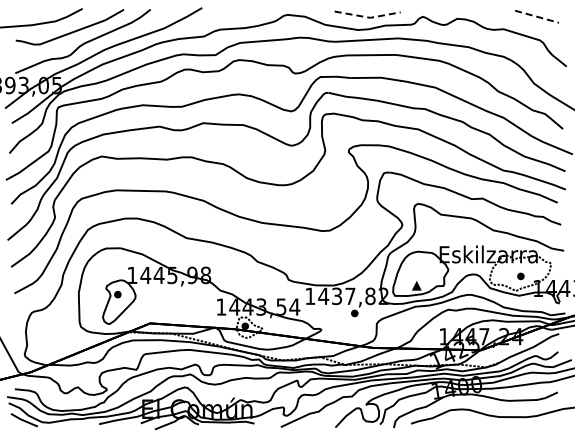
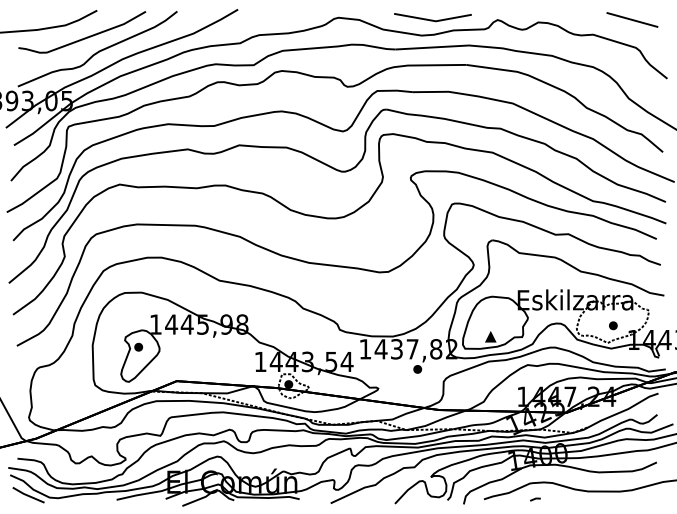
line: (537, 16) -> (632, 19), dashed -> solid
line: (368, 17) -> (433, 20), dashed -> solid
line: (454, 423) -> (535, 499), added

